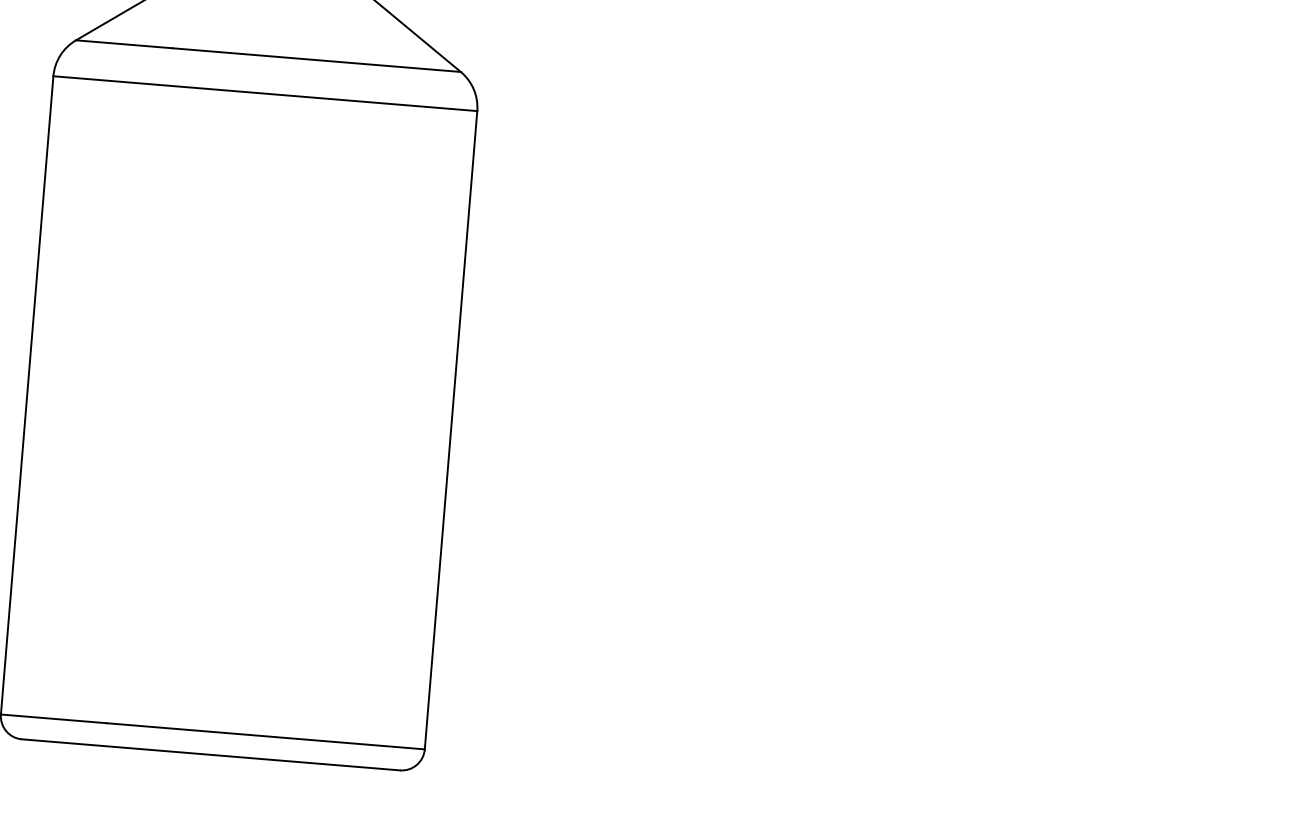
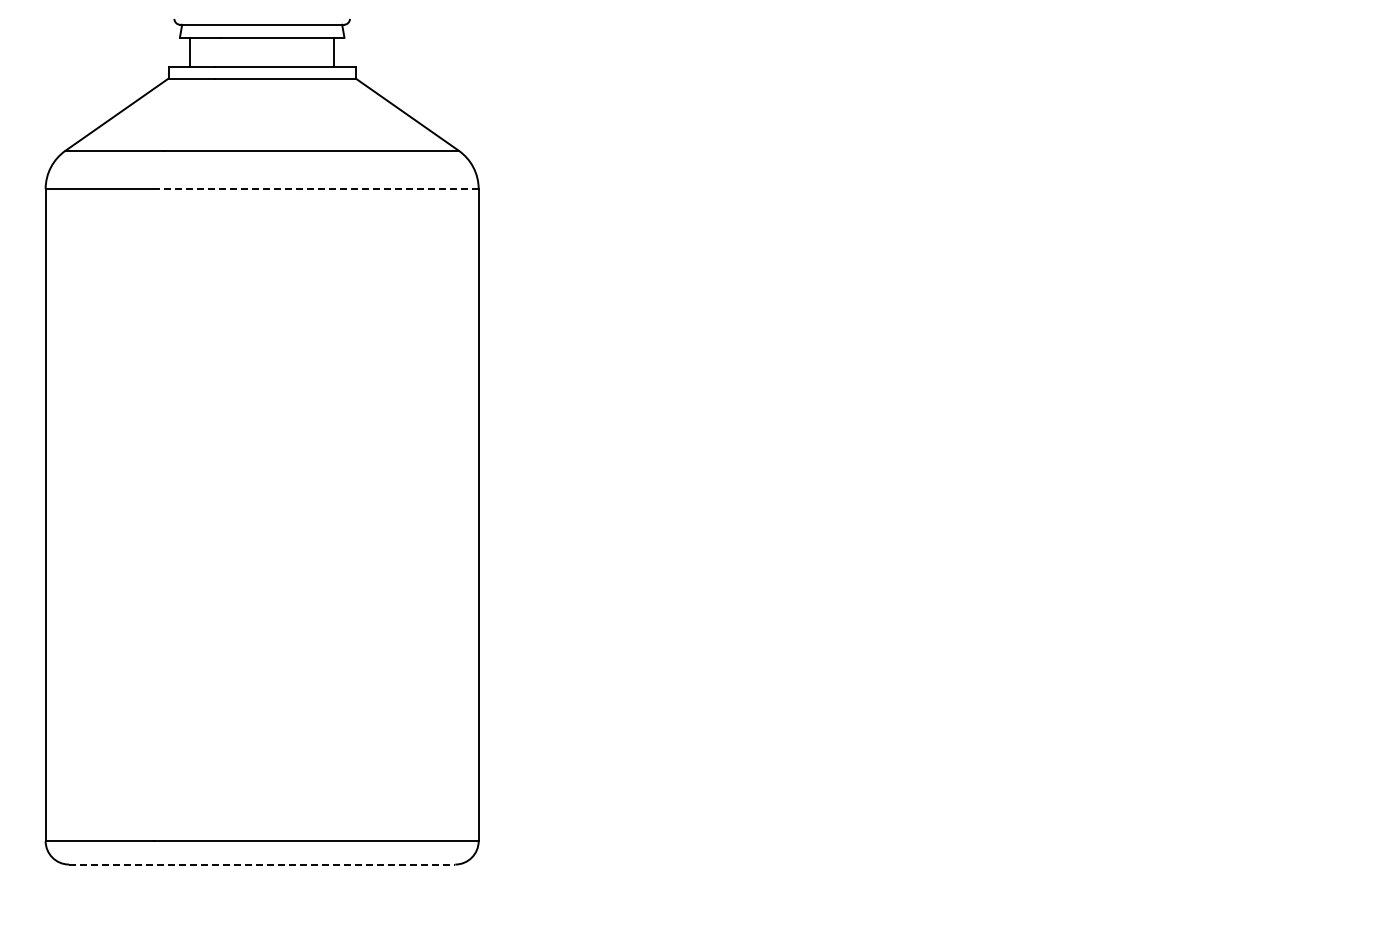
line: (317, 98) -> (315, 189), solid -> dashed
line: (211, 754) -> (262, 864), solid -> dashed

